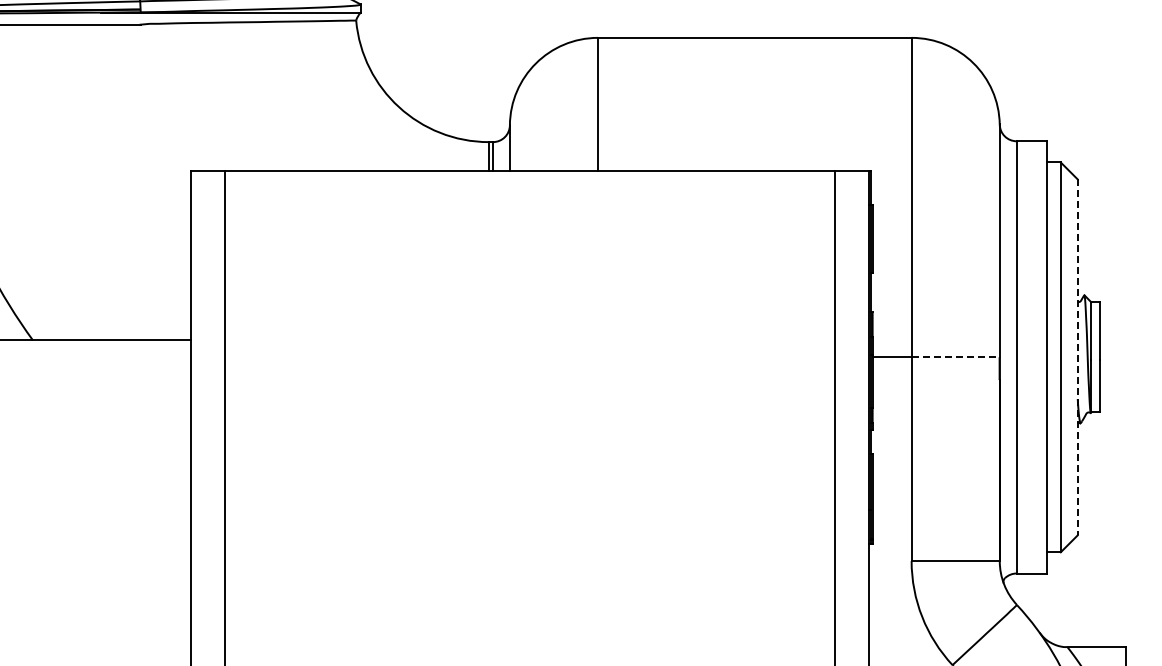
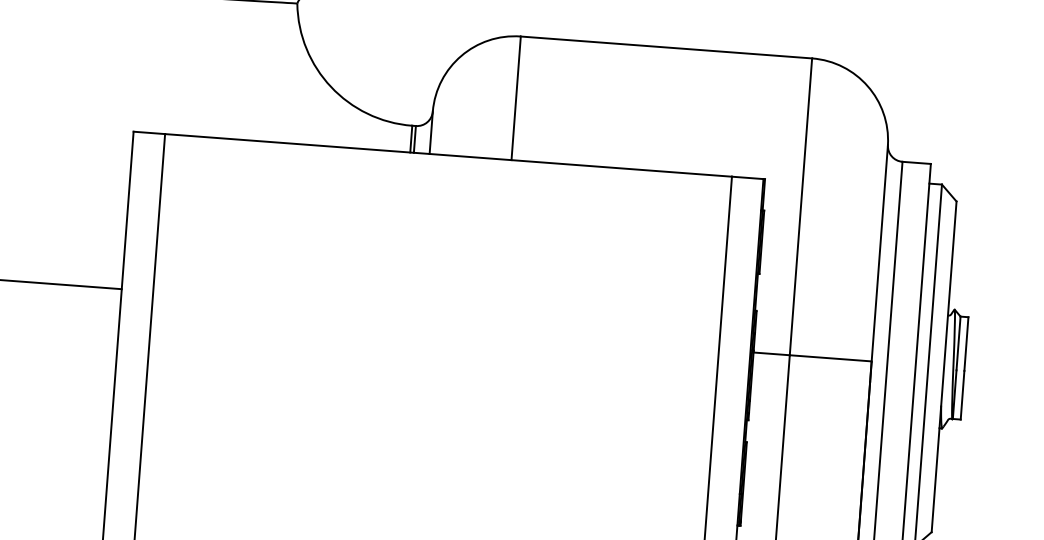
line: (956, 357) -> (831, 358), dashed -> solid
line: (1077, 357) -> (943, 366), dashed -> solid

